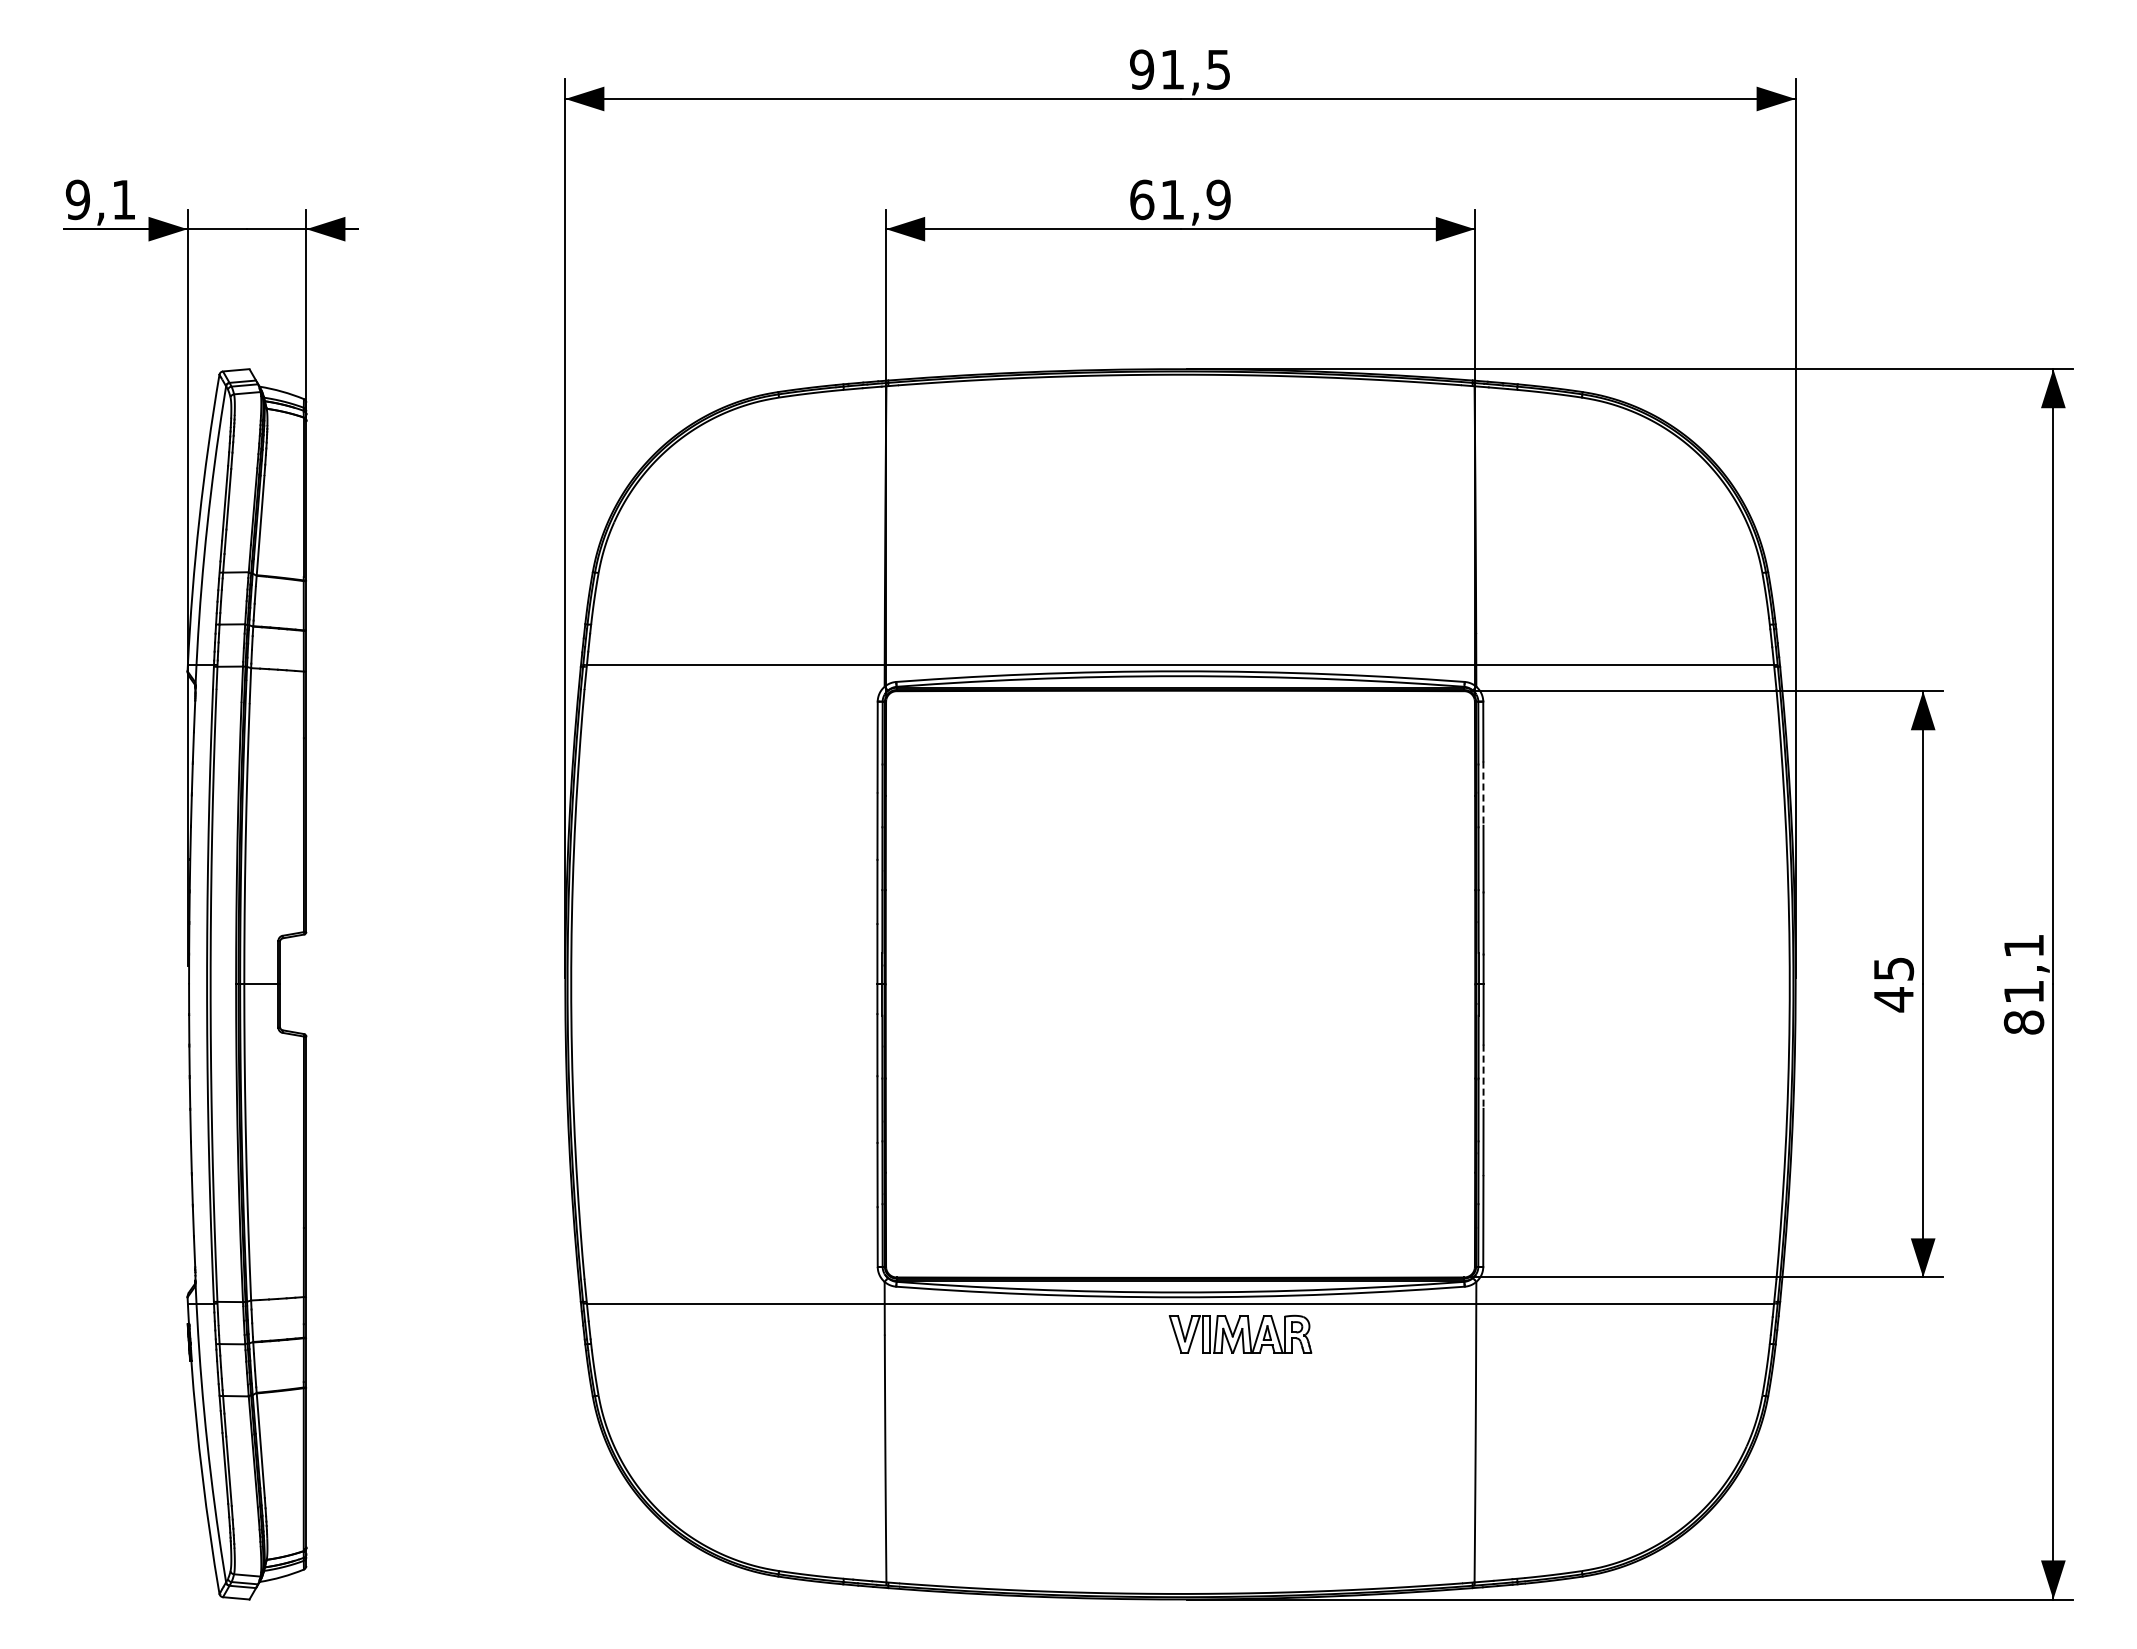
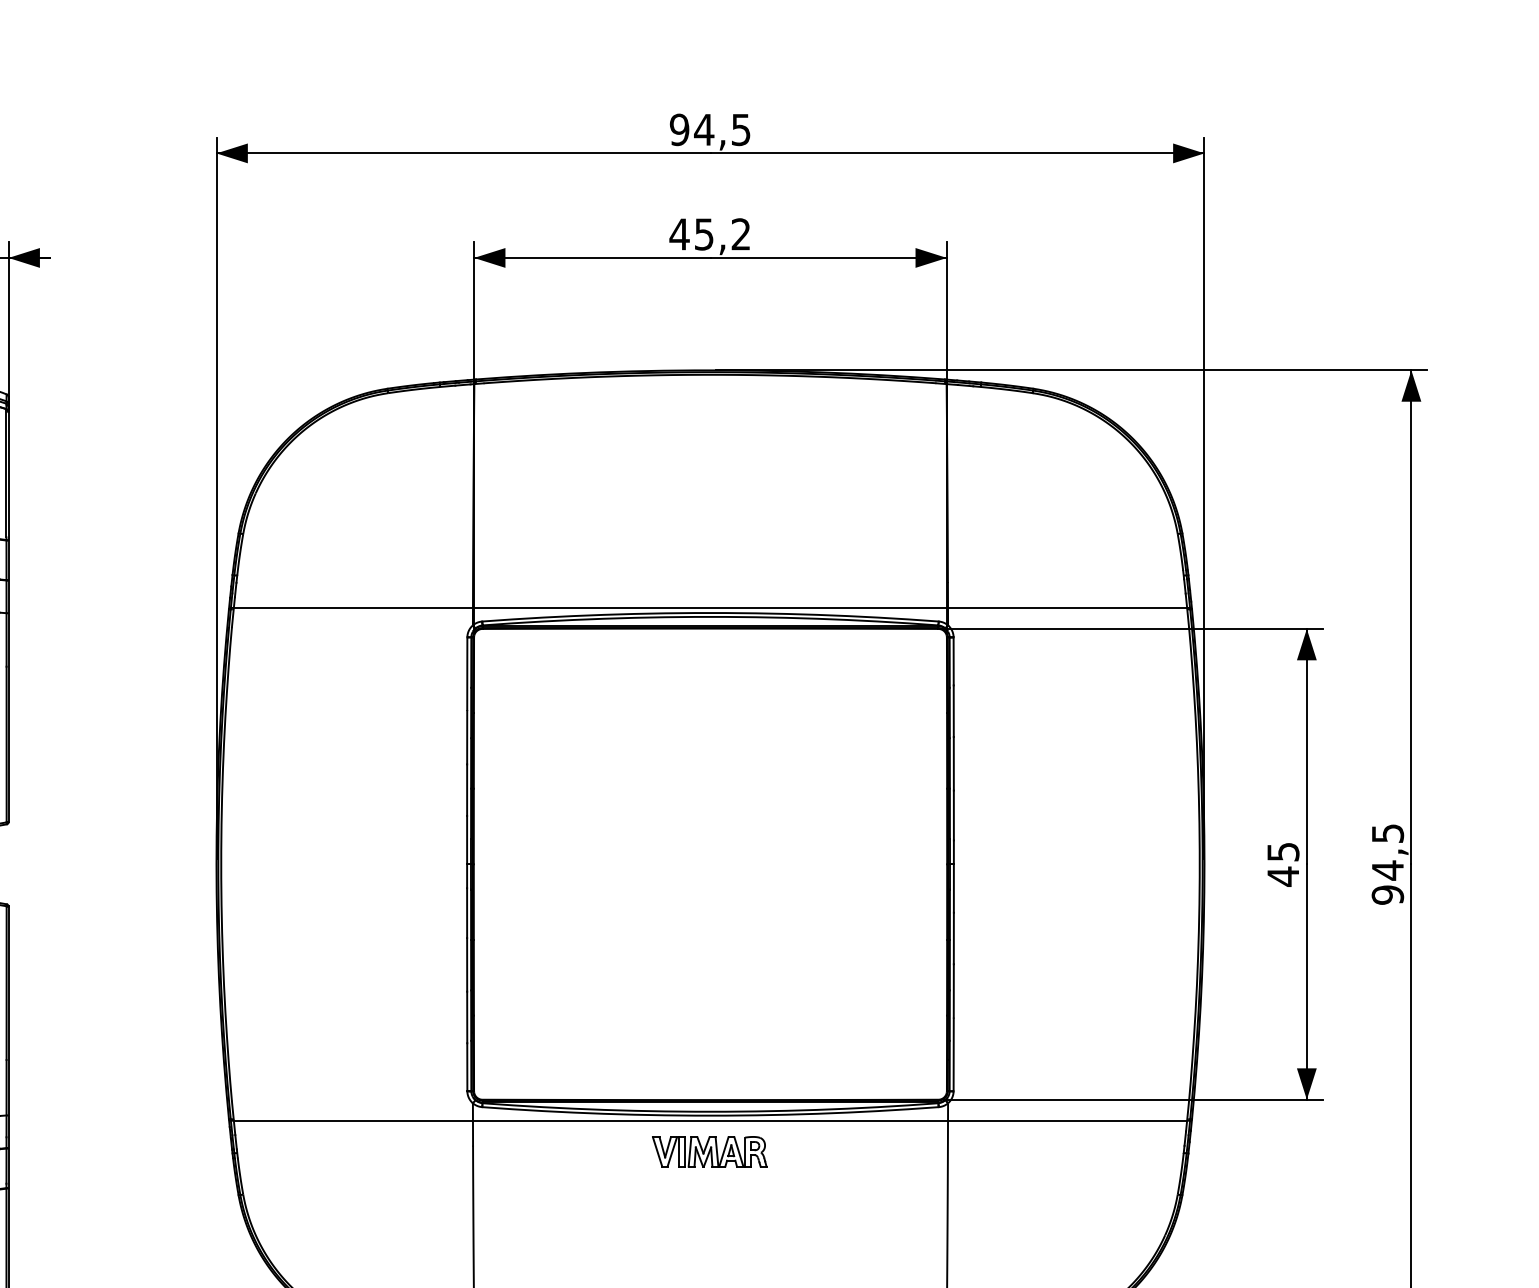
text: (1172, 69) -> (704, 129), 91,5 -> 94,5
text: (1179, 199) -> (709, 234), 61,9 -> 45,2
line: (1483, 794) -> (953, 711), dashed -> solid
text: (2024, 984) -> (1388, 864), 81,1 -> 94,5
line: (1483, 1077) -> (953, 939), dashed -> solid
part: (1240, 1333) -> (709, 1151), moved

